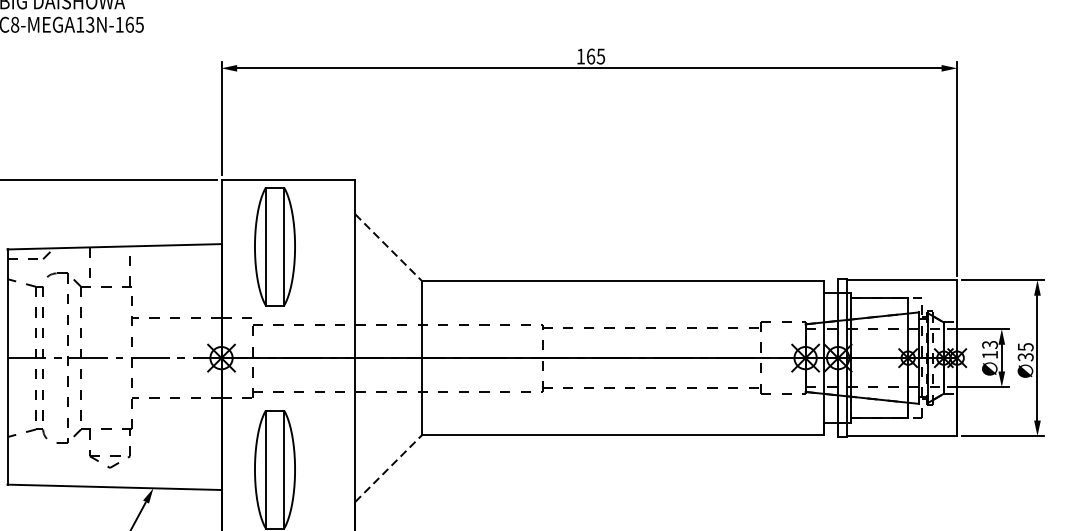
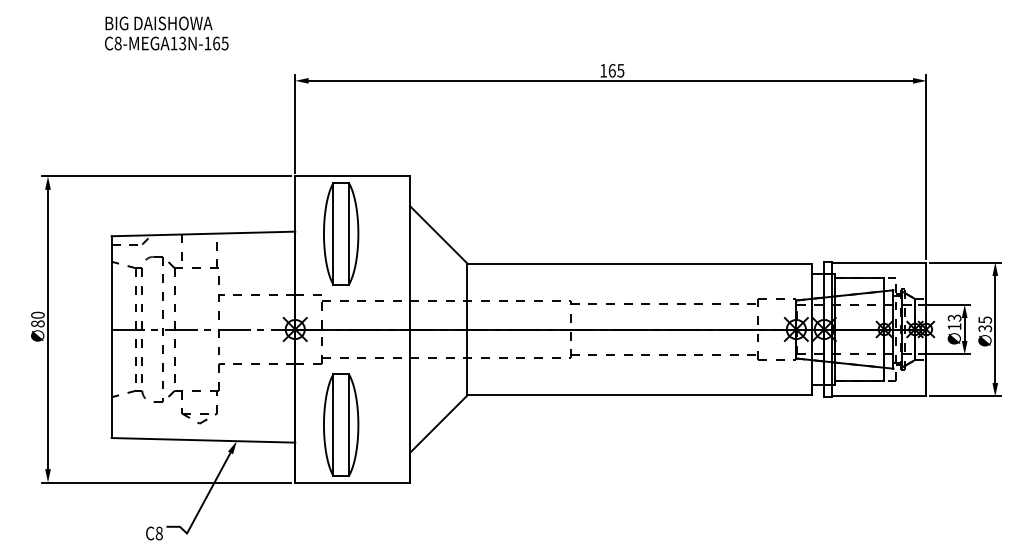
line: (388, 247) -> (438, 234), dashed -> solid
line: (388, 468) -> (438, 424), dashed -> solid

